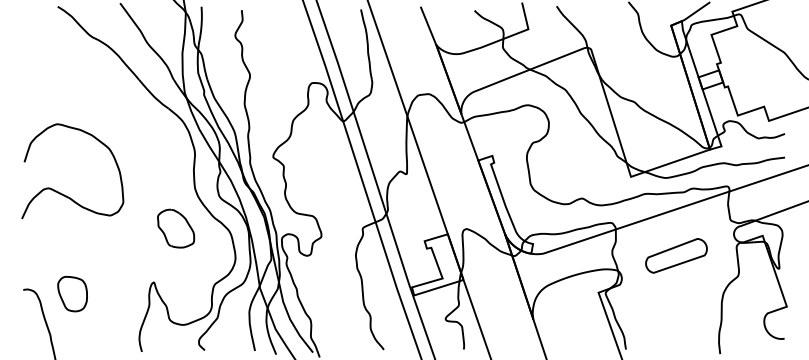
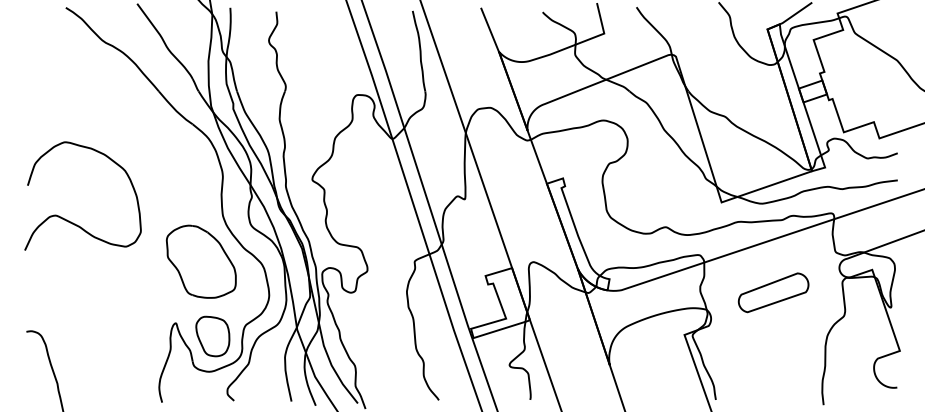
part: (175, 228) -> (200, 261), size x1.67
part: (72, 294) -> (212, 336), moved

